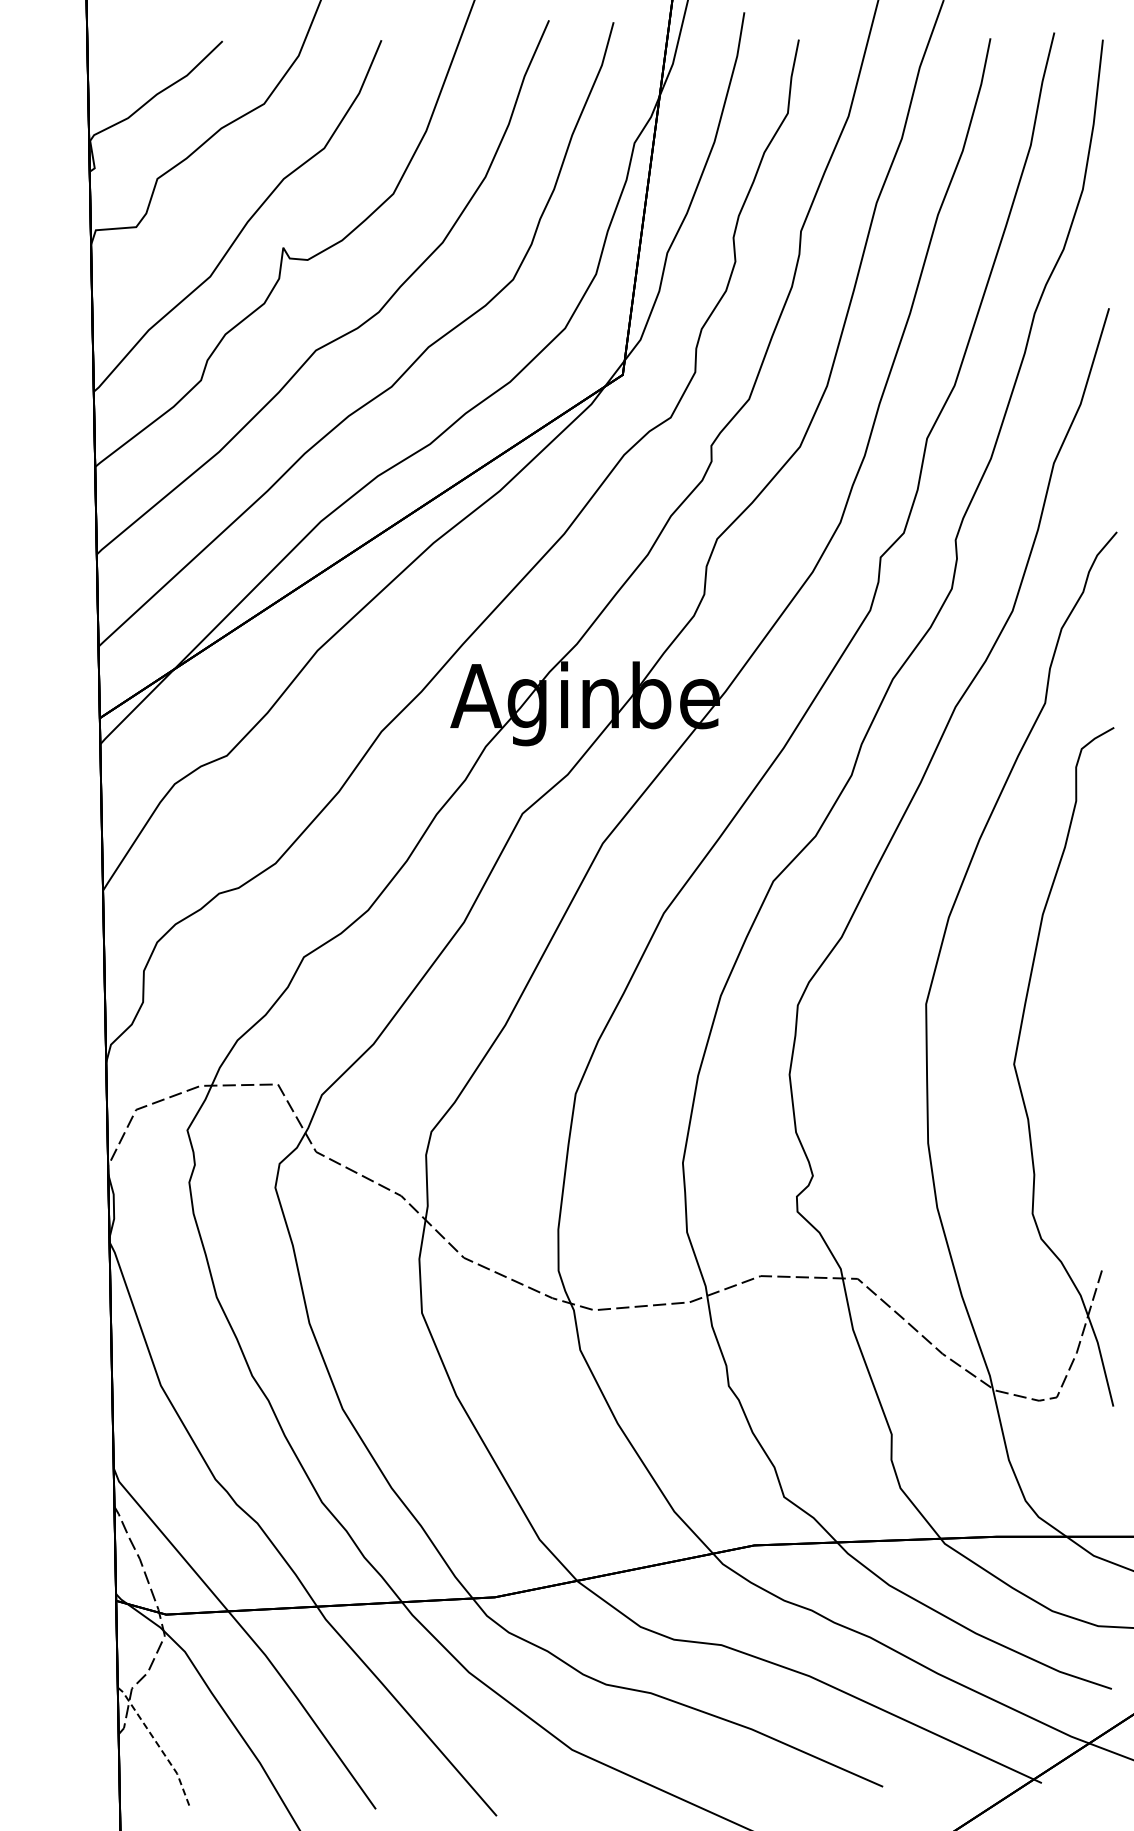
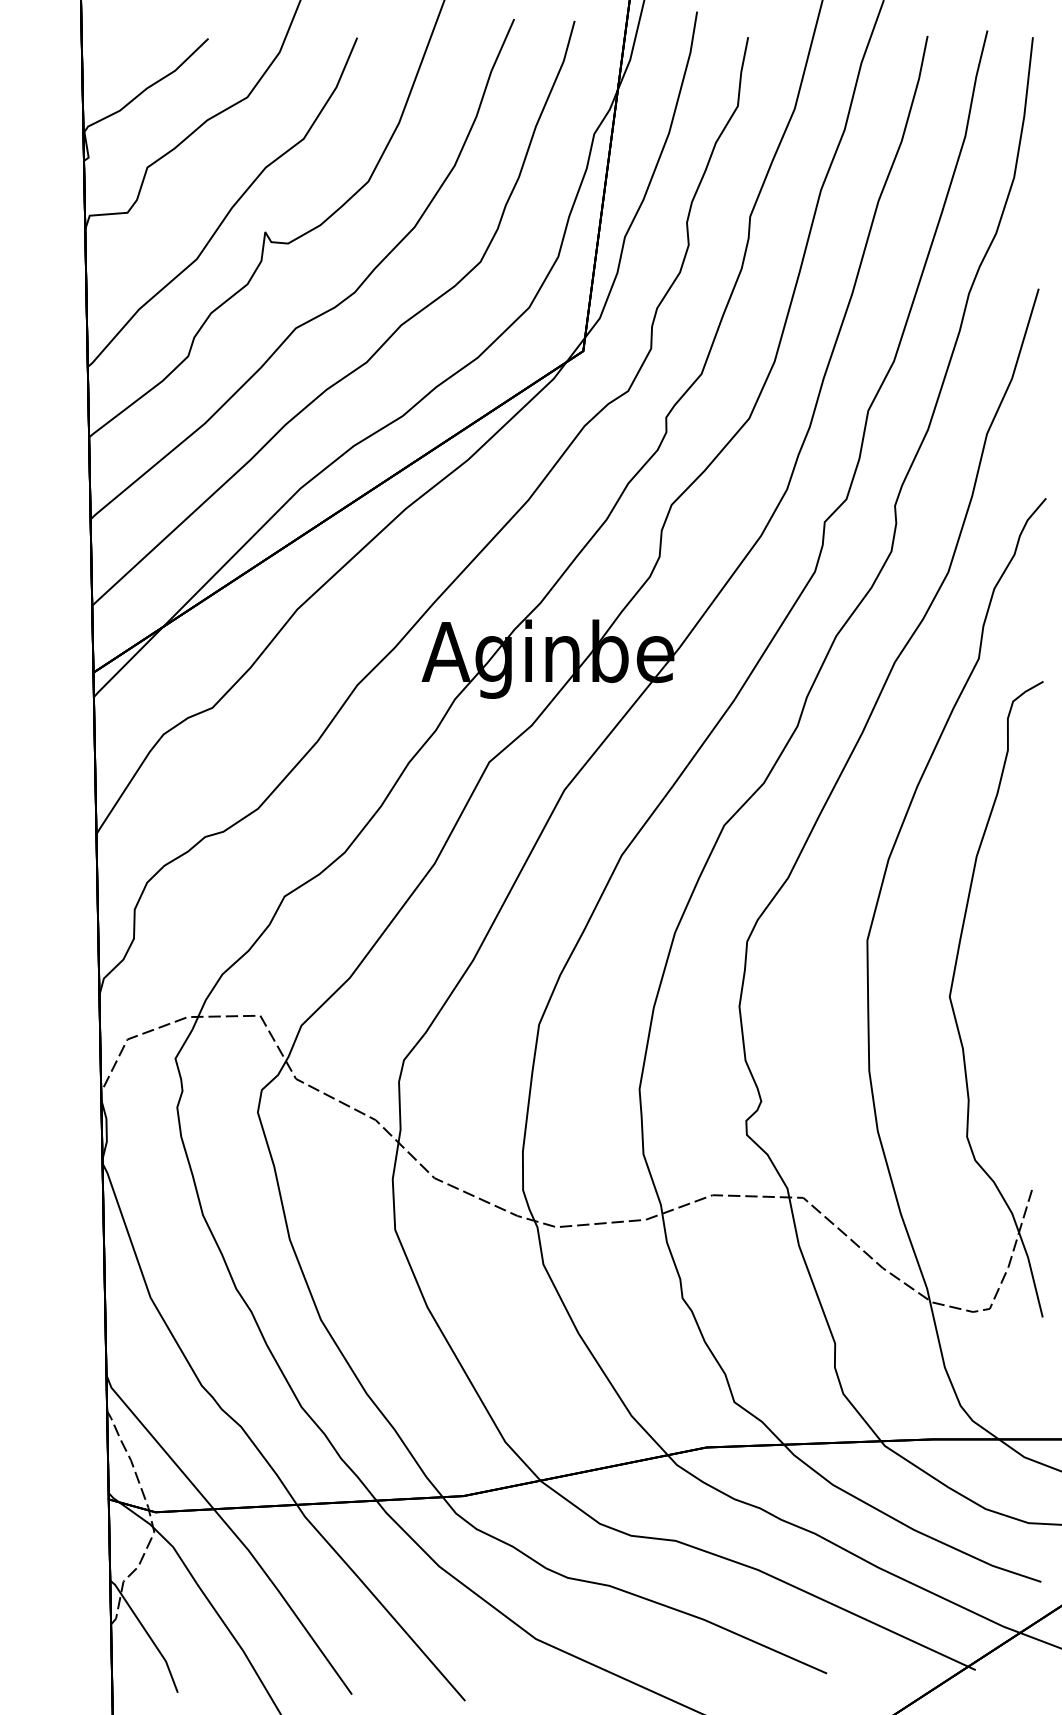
line: (158, 1744) -> (148, 1633), dashed -> solid

